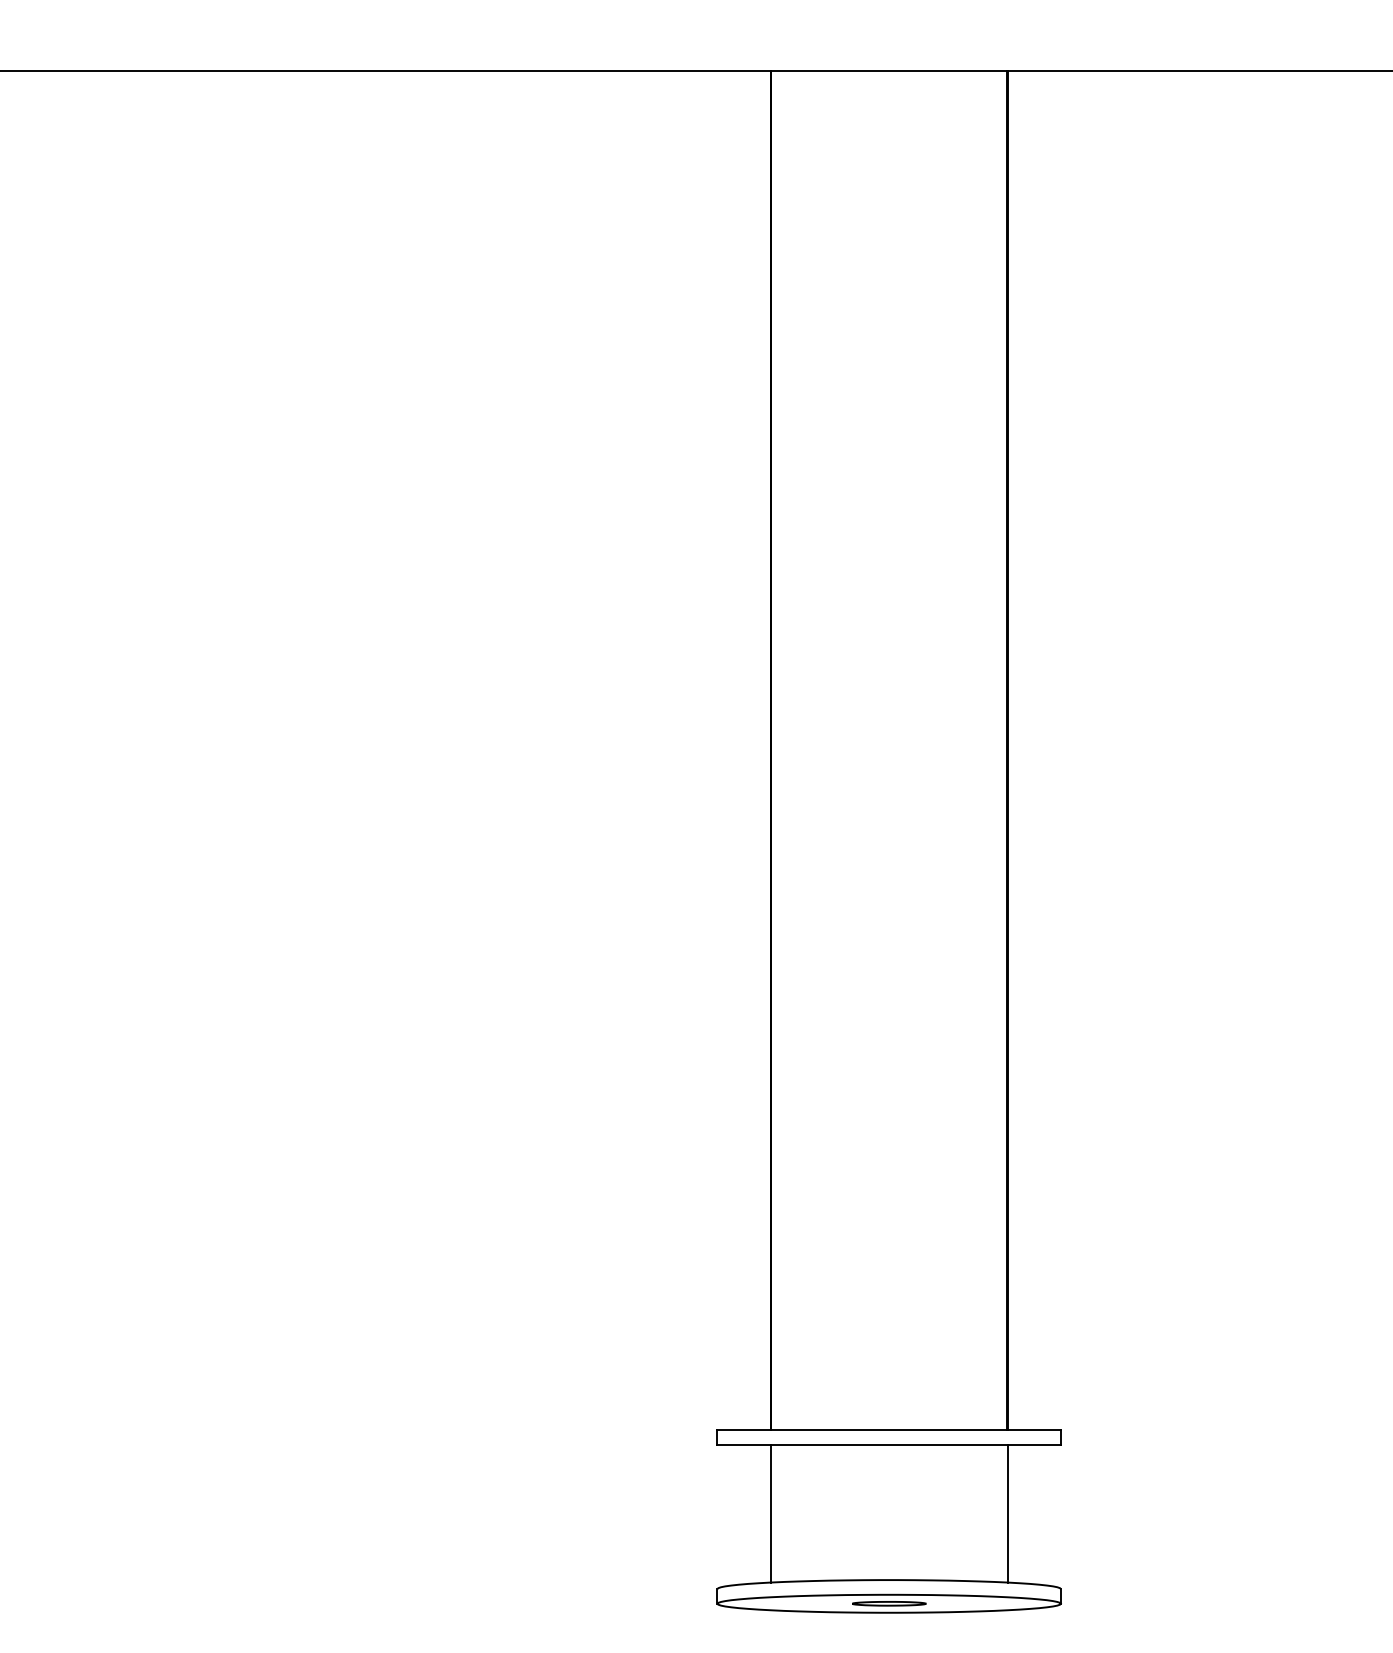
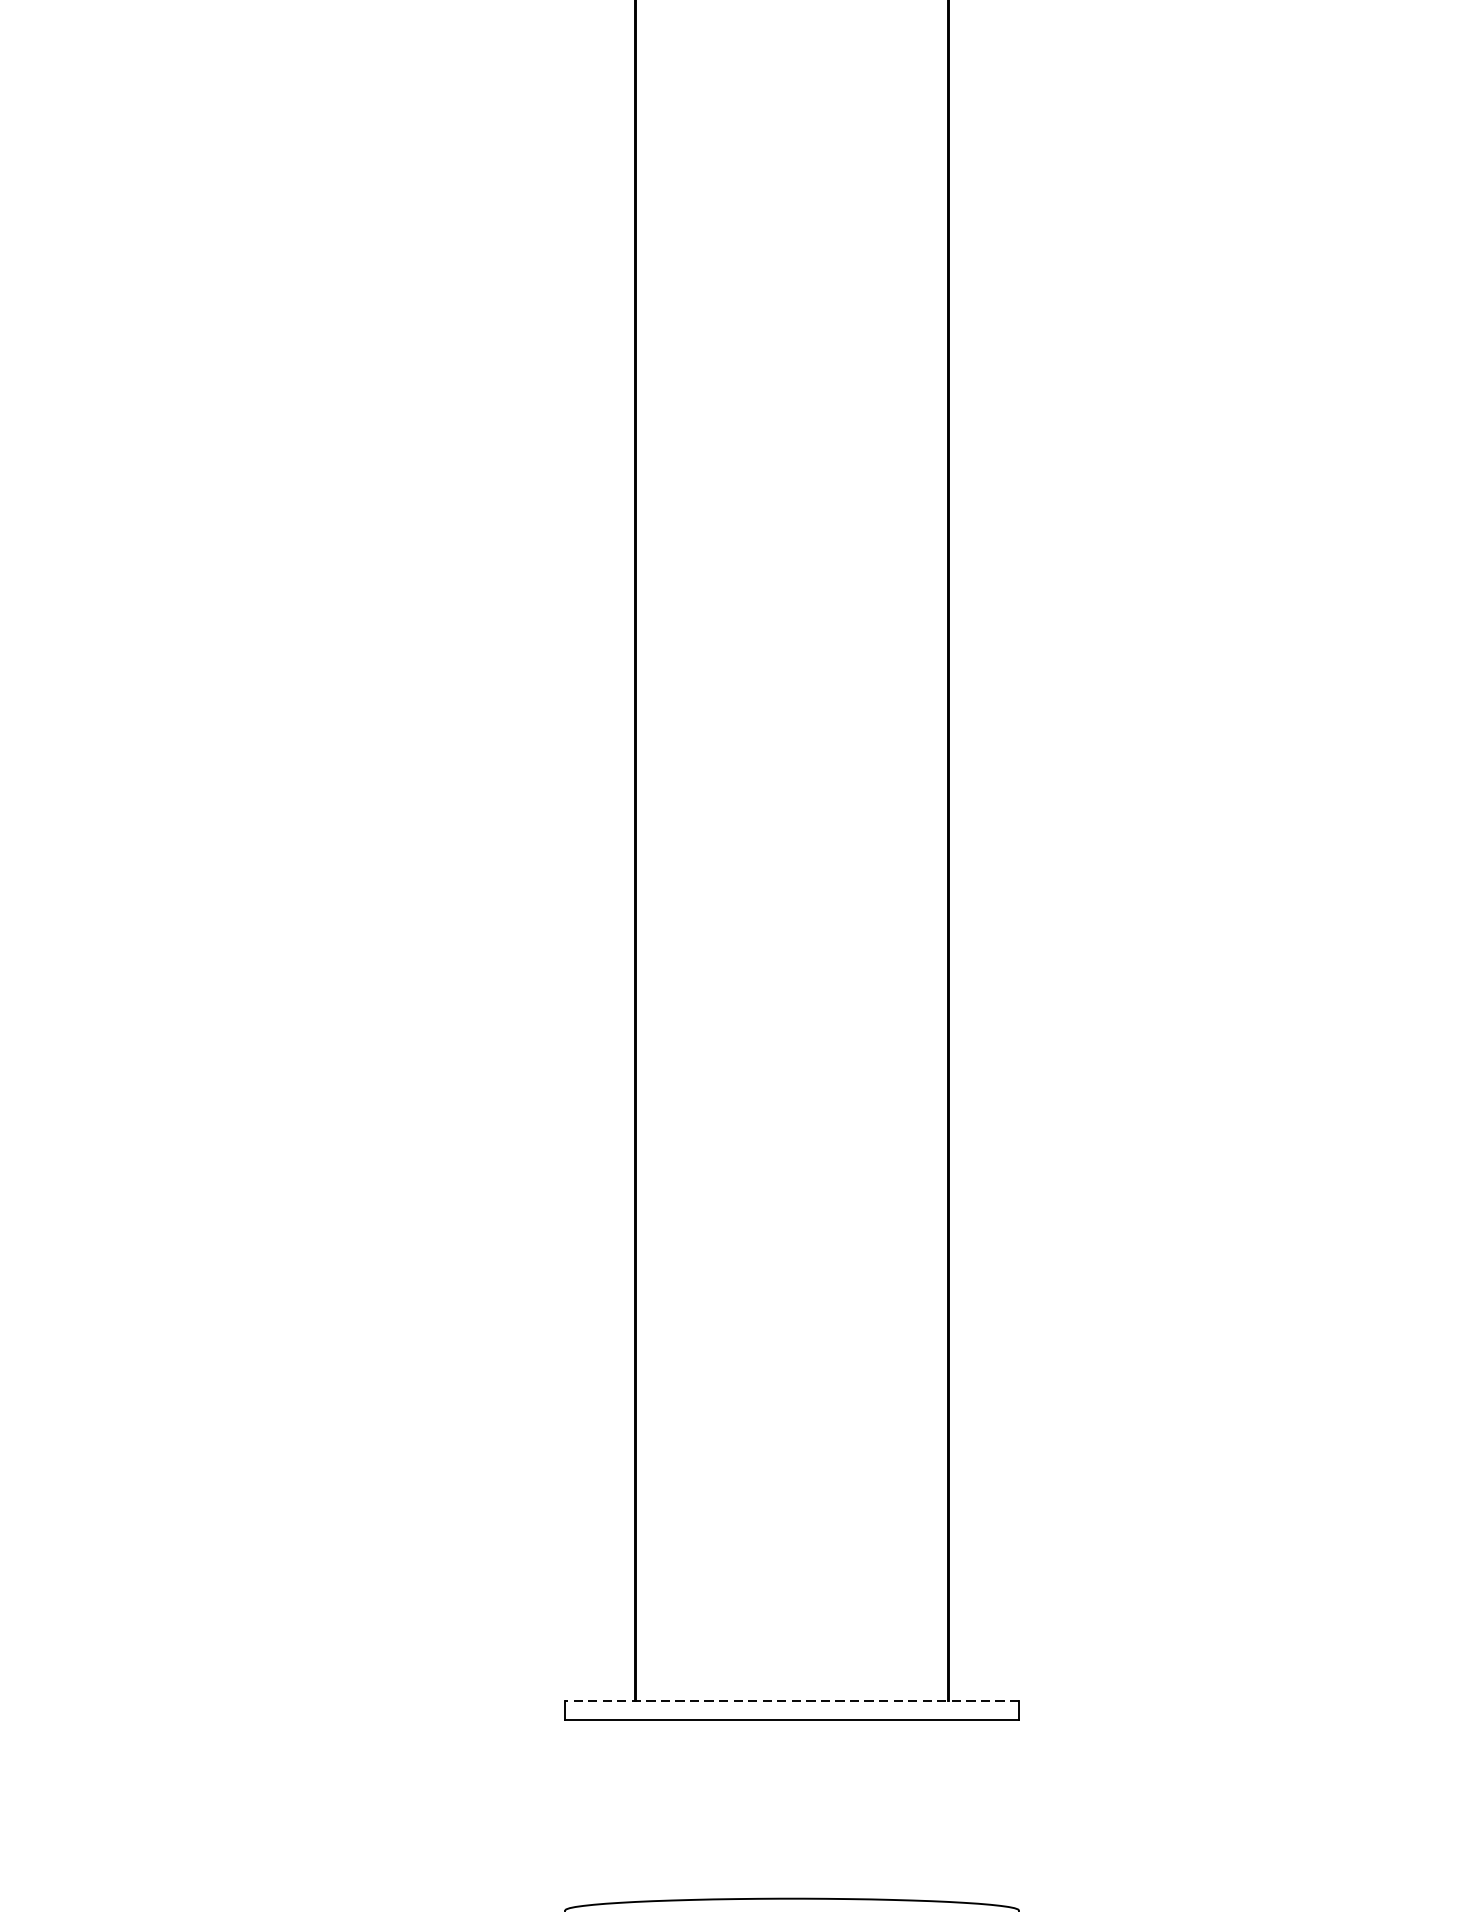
line: (889, 1430) -> (792, 1700), solid -> dashed
line: (770, 1513) -> (635, 1810), removed
line: (1007, 1513) -> (948, 1810), removed

